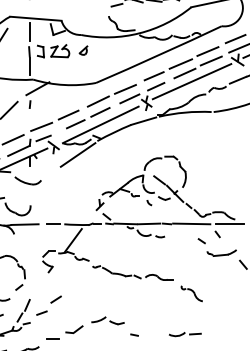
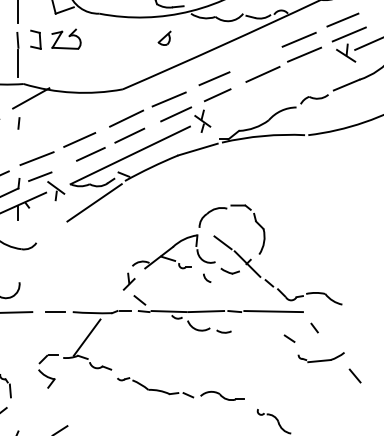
part: (83, 50) -> (164, 38), moved
line: (180, 63) -> (255, 58), removed
line: (191, 81) -> (273, 87), removed
line: (230, 223) -> (334, 310), removed

